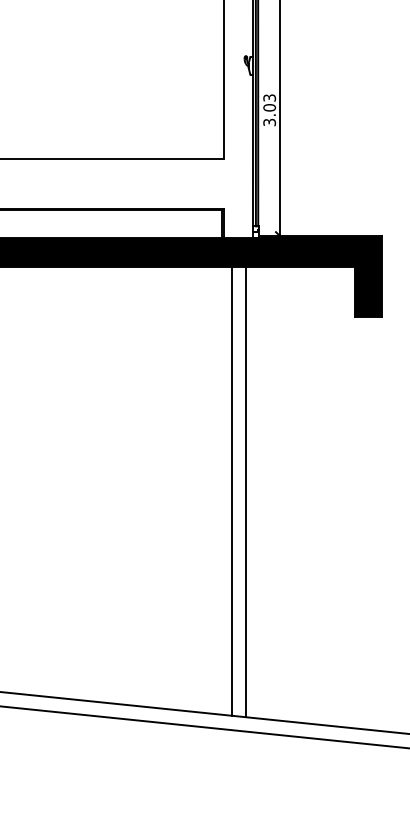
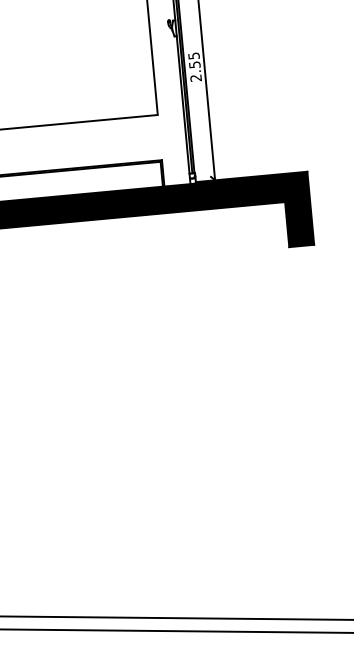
text: (269, 110) -> (194, 67), 3.03 -> 2.55
line: (232, 491) -> (193, 415), removed
line: (245, 492) -> (205, 415), removed

